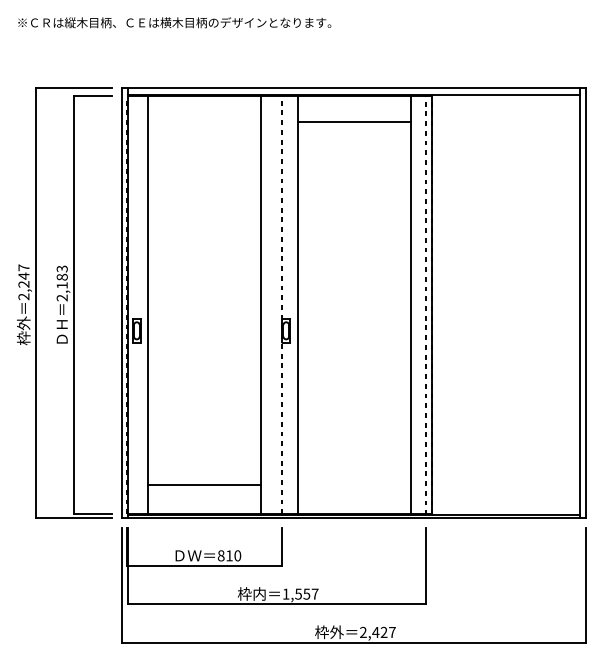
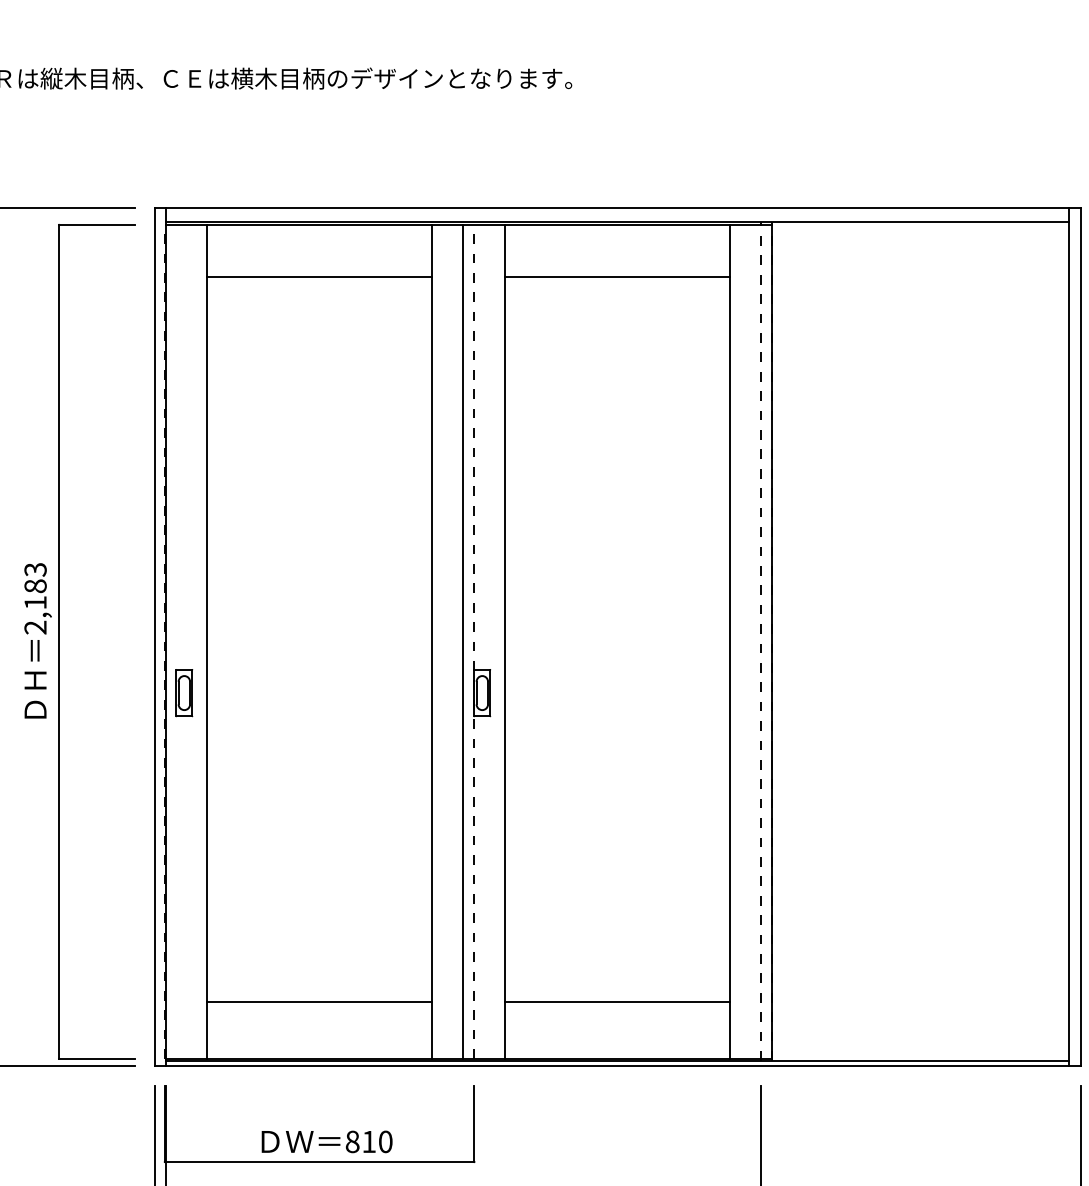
line: (204, 121) -> (319, 275), added
line: (276, 305) -> (462, 642), added
line: (353, 485) -> (616, 1001), added

